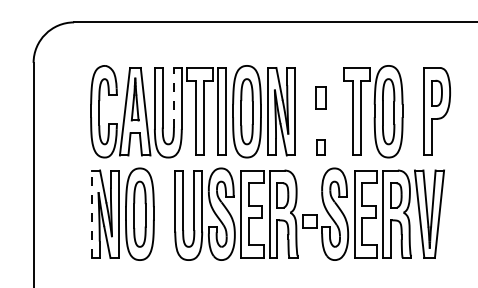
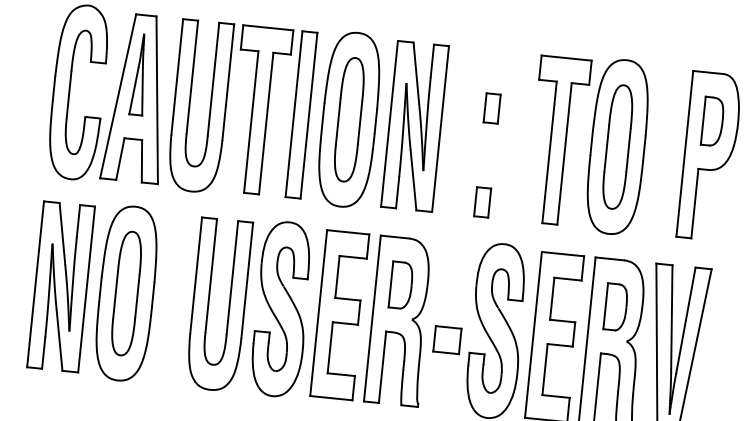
line: (173, 97) -> (212, 78), dashed -> solid
part: (320, 98) -> (491, 108), size x0.71
line: (91, 214) -> (34, 284), dashed -> solid

